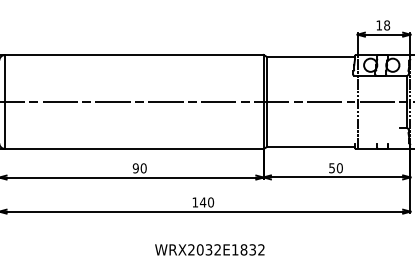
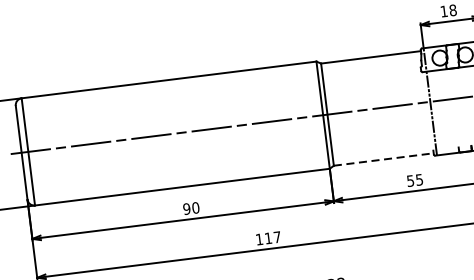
line: (311, 146) -> (384, 159), solid -> dashed
text: (339, 168) -> (419, 180), 50 -> 55
text: (206, 202) -> (272, 237), 140 -> 117

